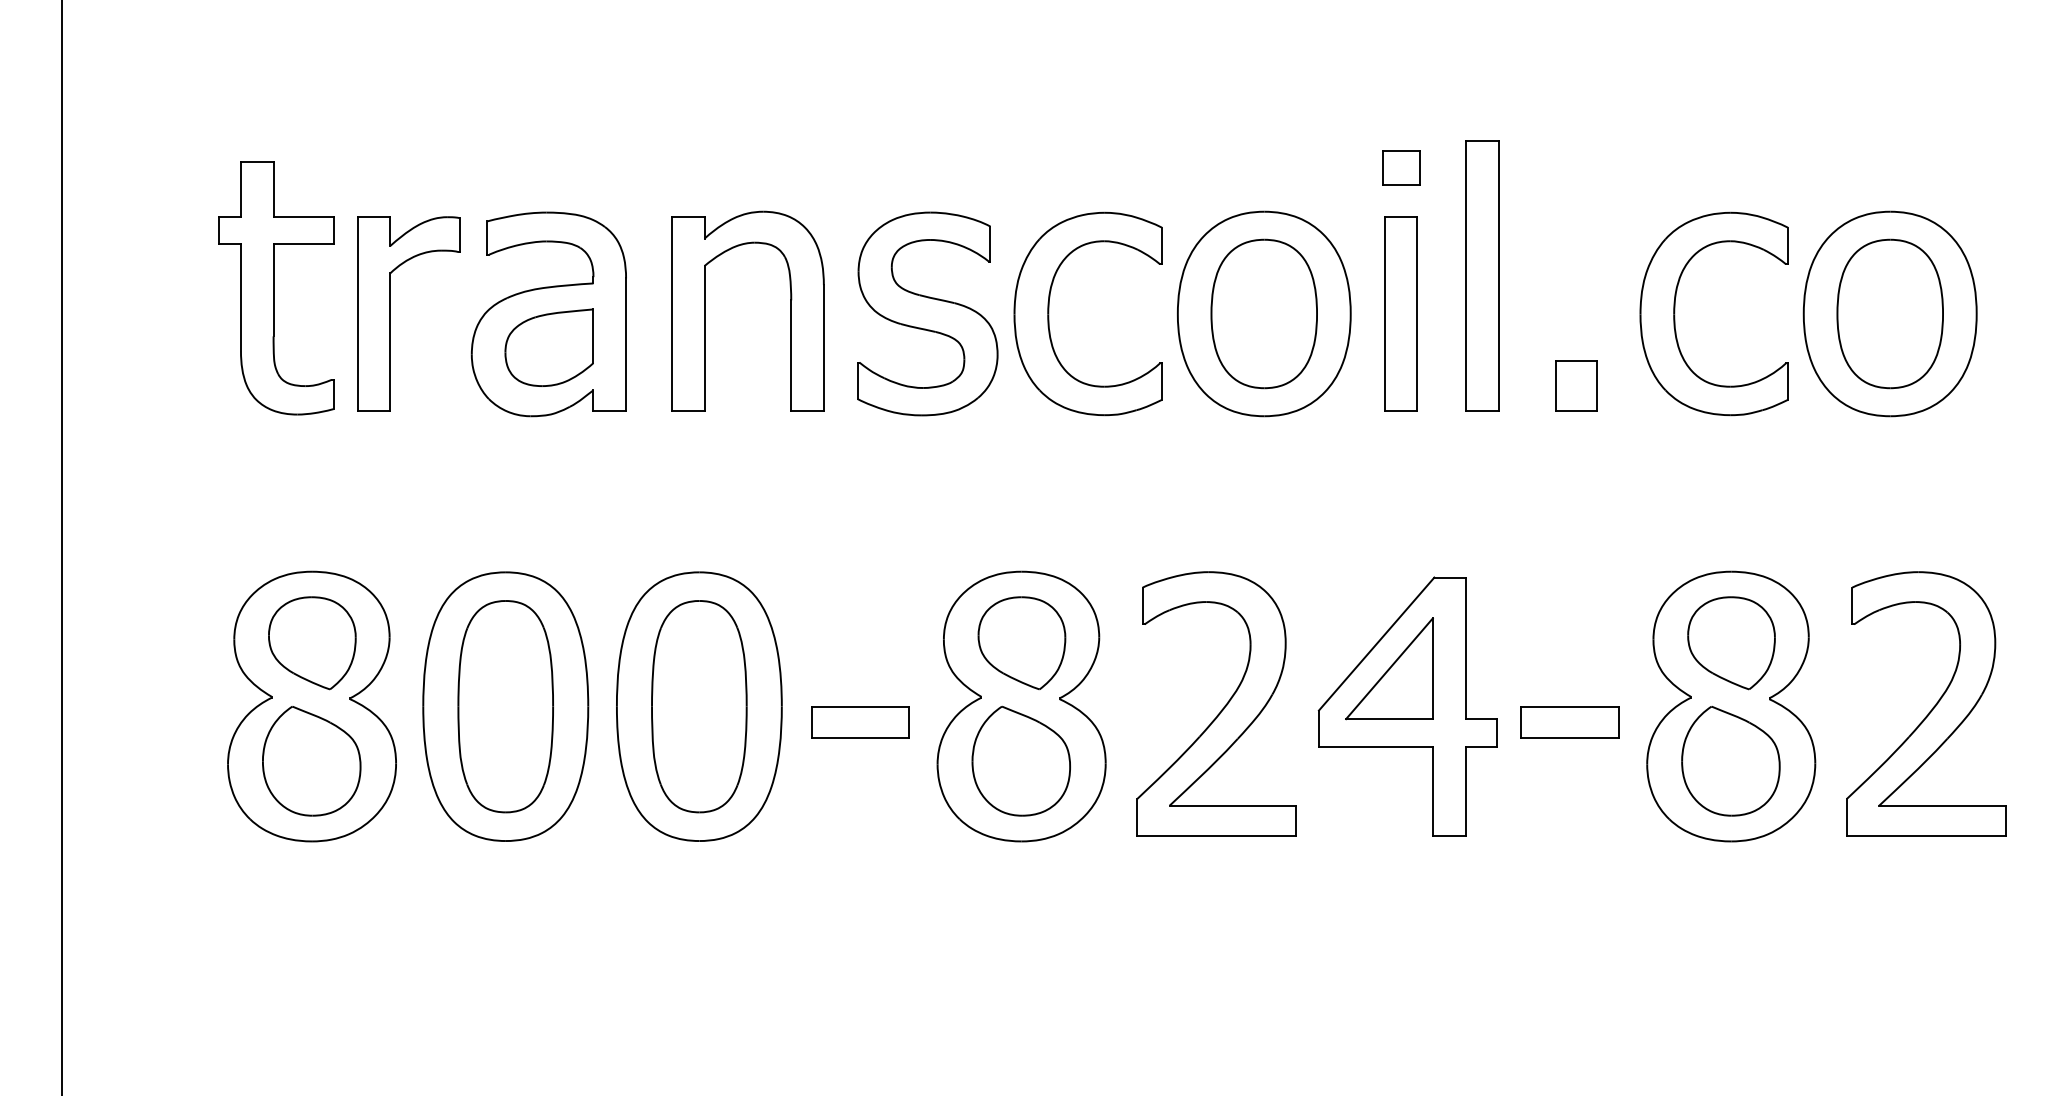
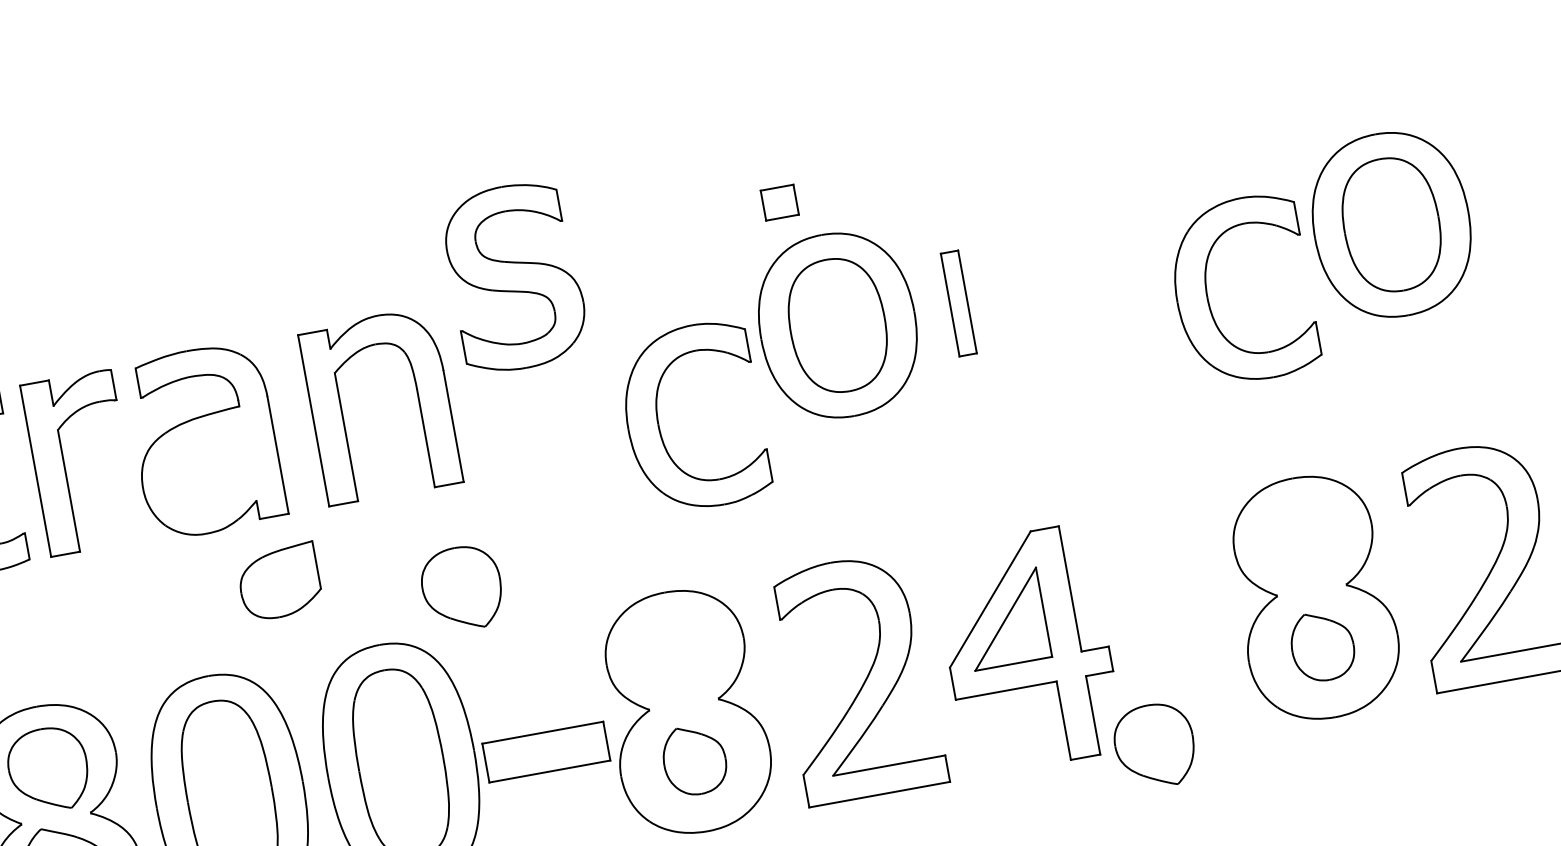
part: (1401, 167) -> (779, 202), moved
part: (1482, 275) -> (1024, 256), removed
part: (927, 313) -> (514, 276), moved
part: (1049, 313) -> (659, 423), moved
part: (1400, 313) -> (958, 303), size x0.6
part: (1675, 313) -> (1208, 296), moved
part: (548, 347) -> (278, 582), moved
part: (1576, 385) -> (1125, 338), removed
part: (1021, 643) -> (461, 589), moved
part: (1731, 643) -> (1154, 746), moved
part: (860, 722) -> (546, 751), size x1.4
part: (1569, 722) -> (1173, 637), removed
part: (1020, 760) -> (693, 759), size x0.7
part: (1730, 761) -> (1322, 646), size x0.7

